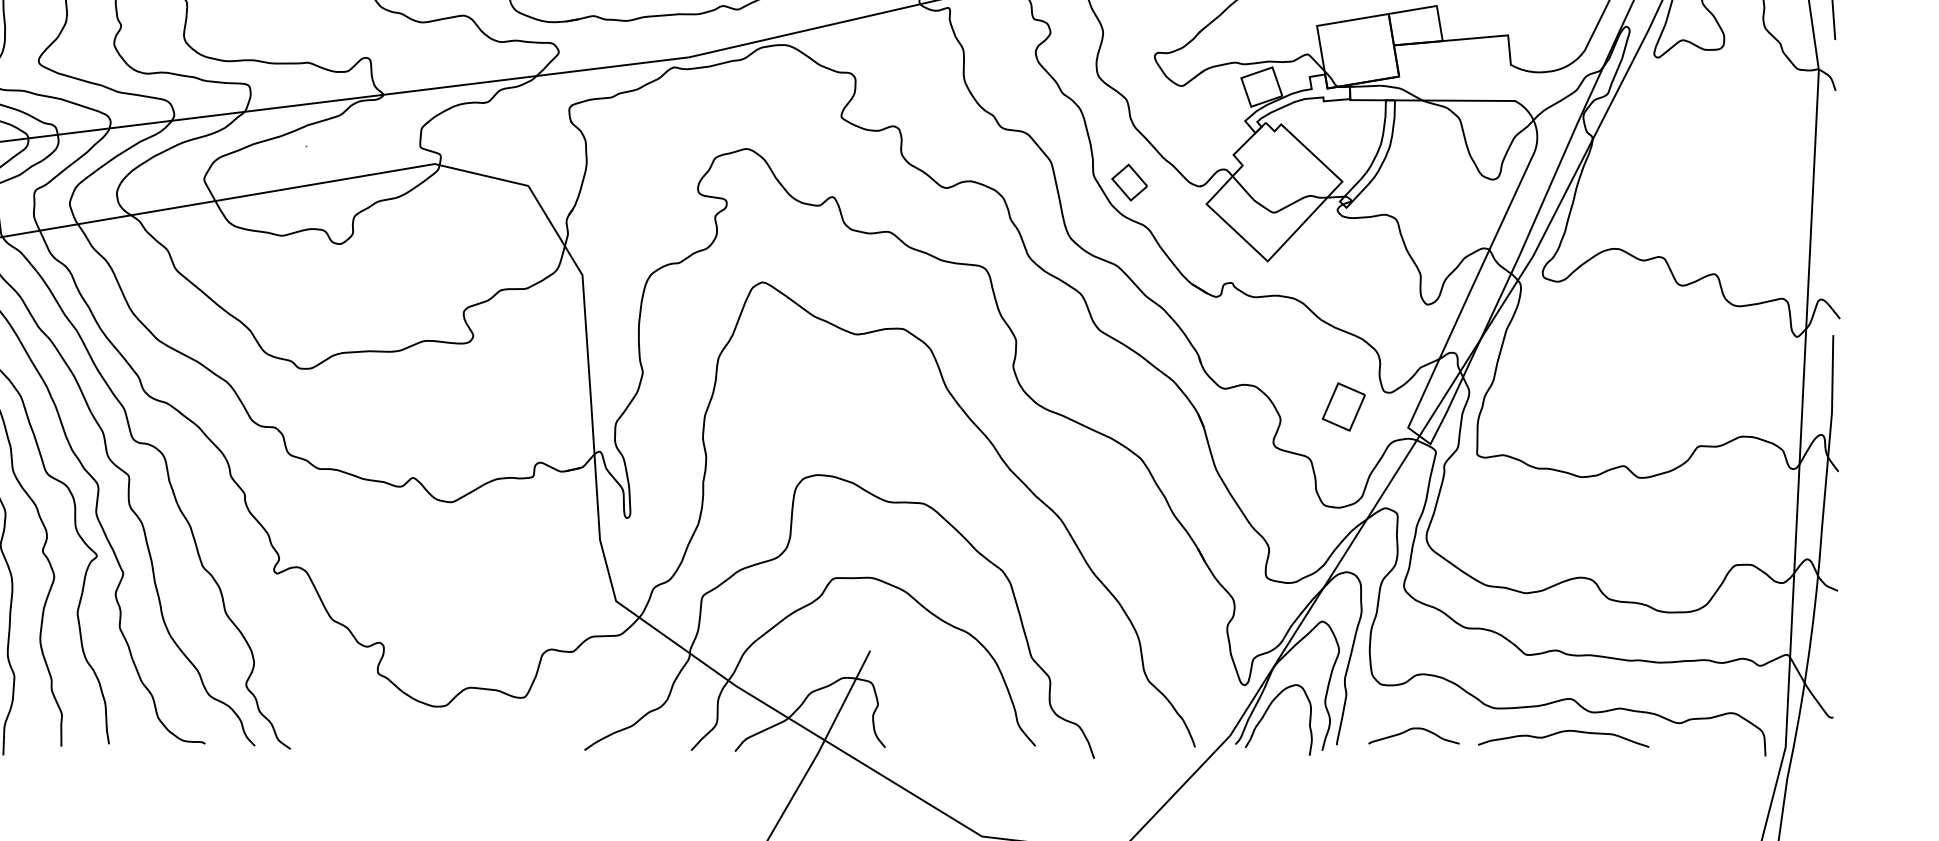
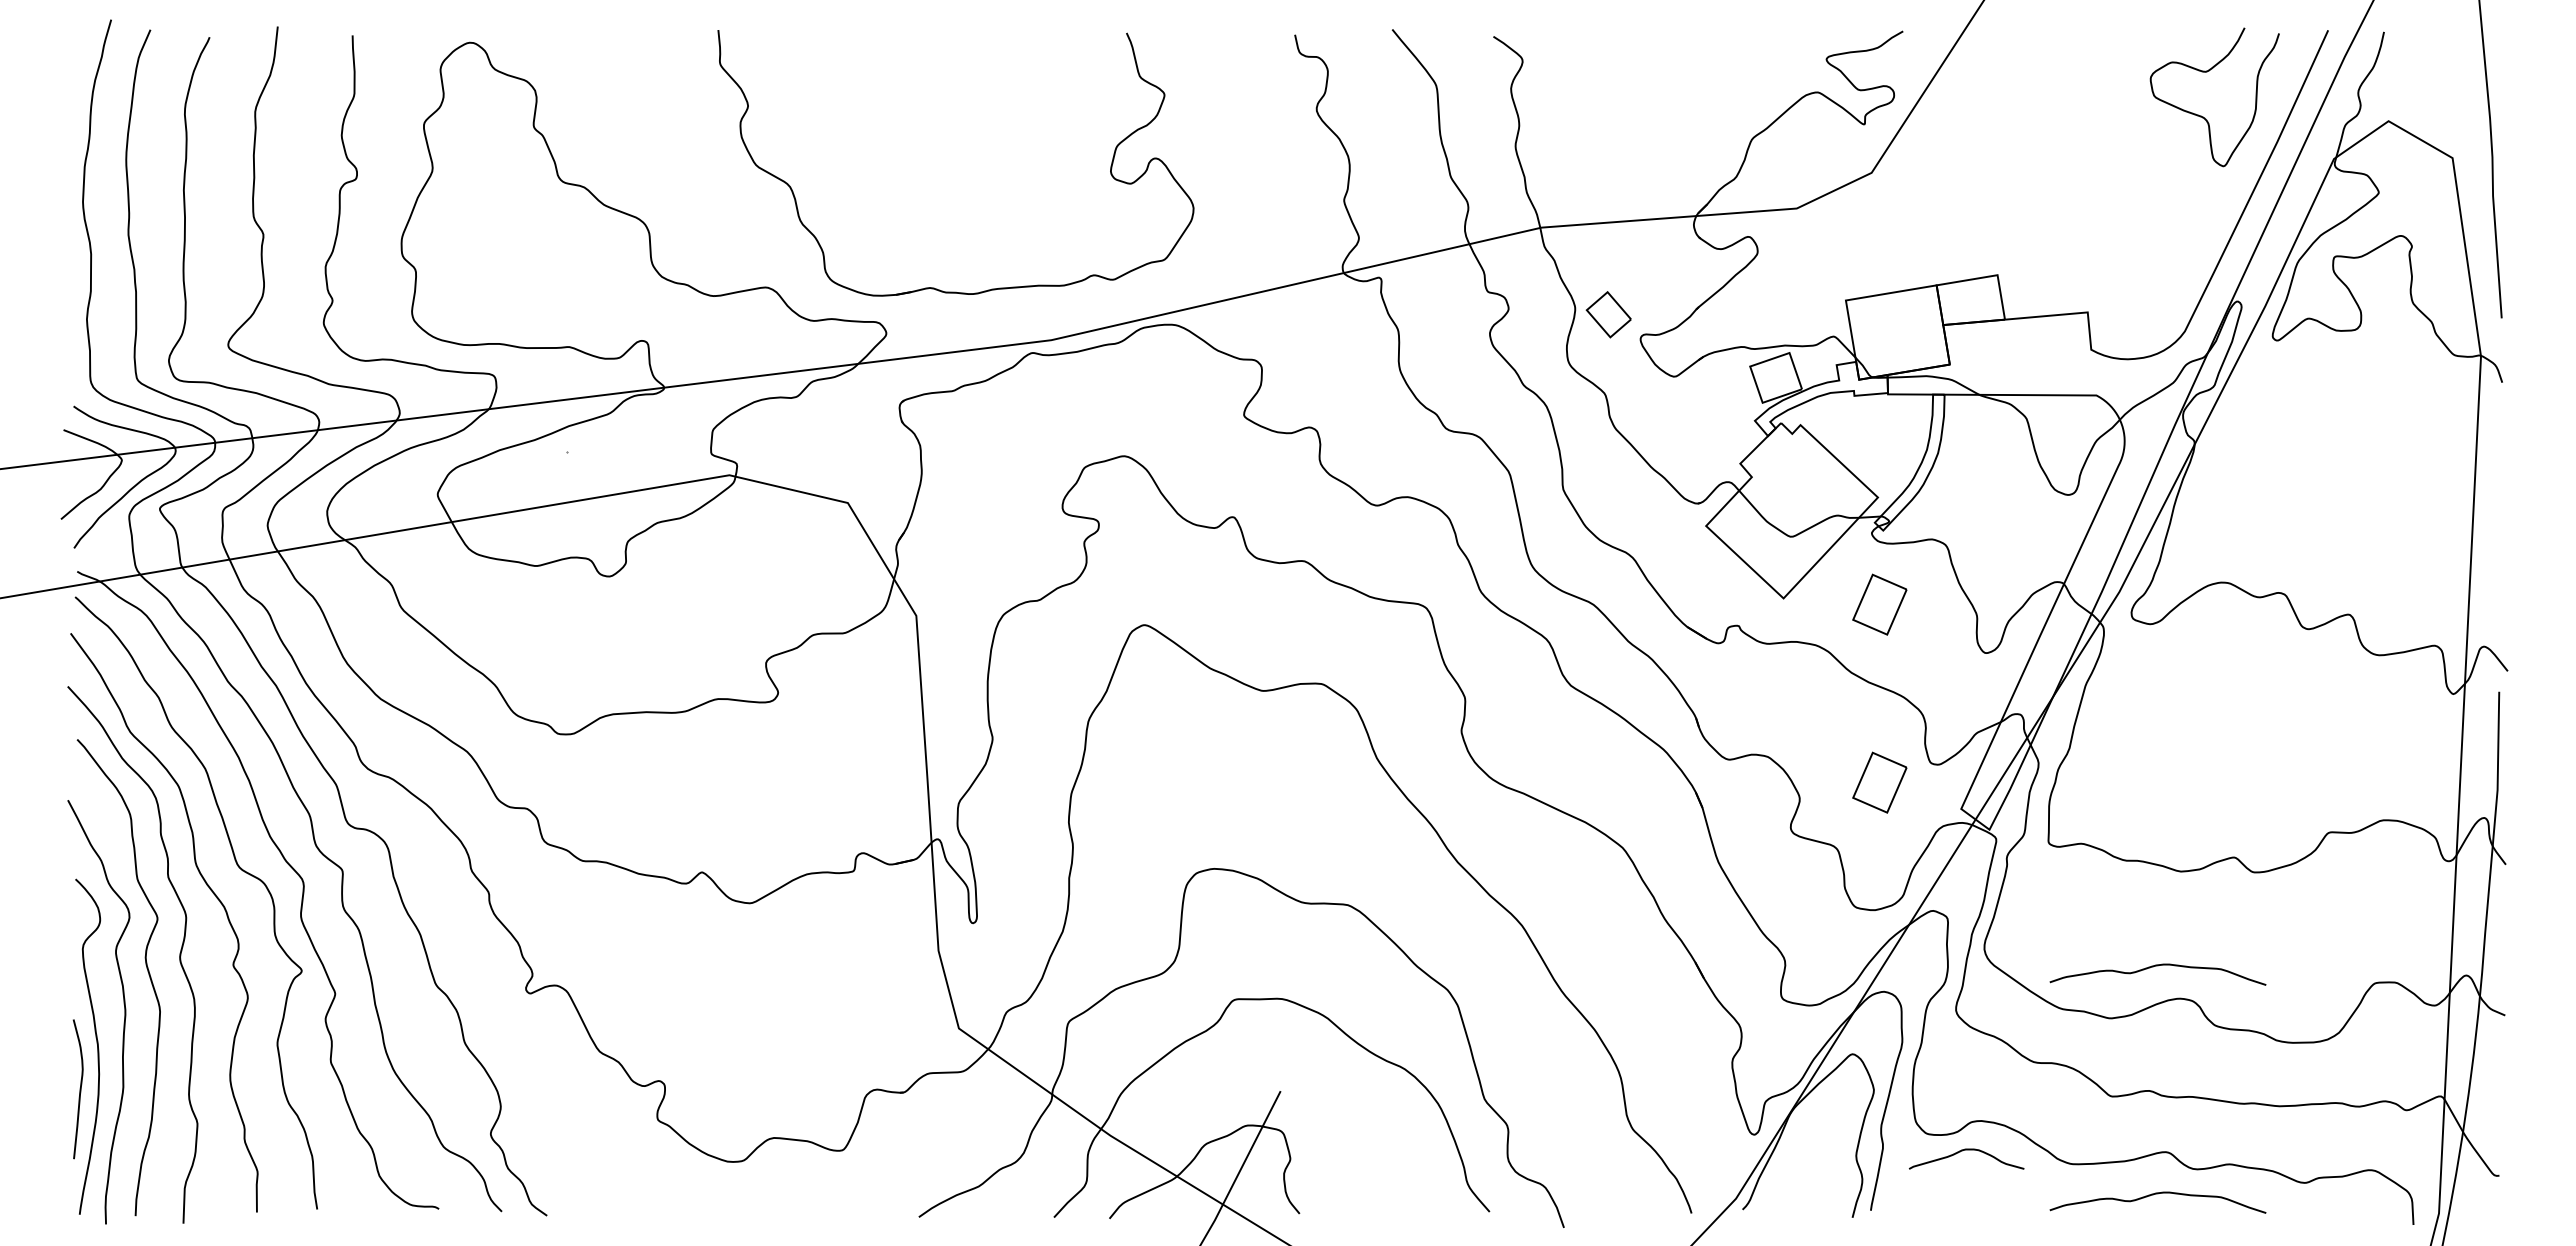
part: (1129, 182) -> (1608, 314), moved
part: (1343, 266) -> (1879, 604), added
curve: (1563, 552) -> (2157, 966), added
curve: (1266, 713) -> (1781, 1170), removed
curve: (1413, 729) -> (1966, 1150), moved

